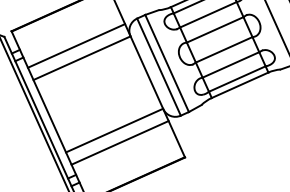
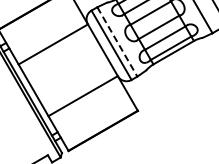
line: (75, 45) -> (47, 35), removed
line: (167, 64) -> (117, 42), solid -> dashed
line: (119, 142) -> (87, 104), removed

